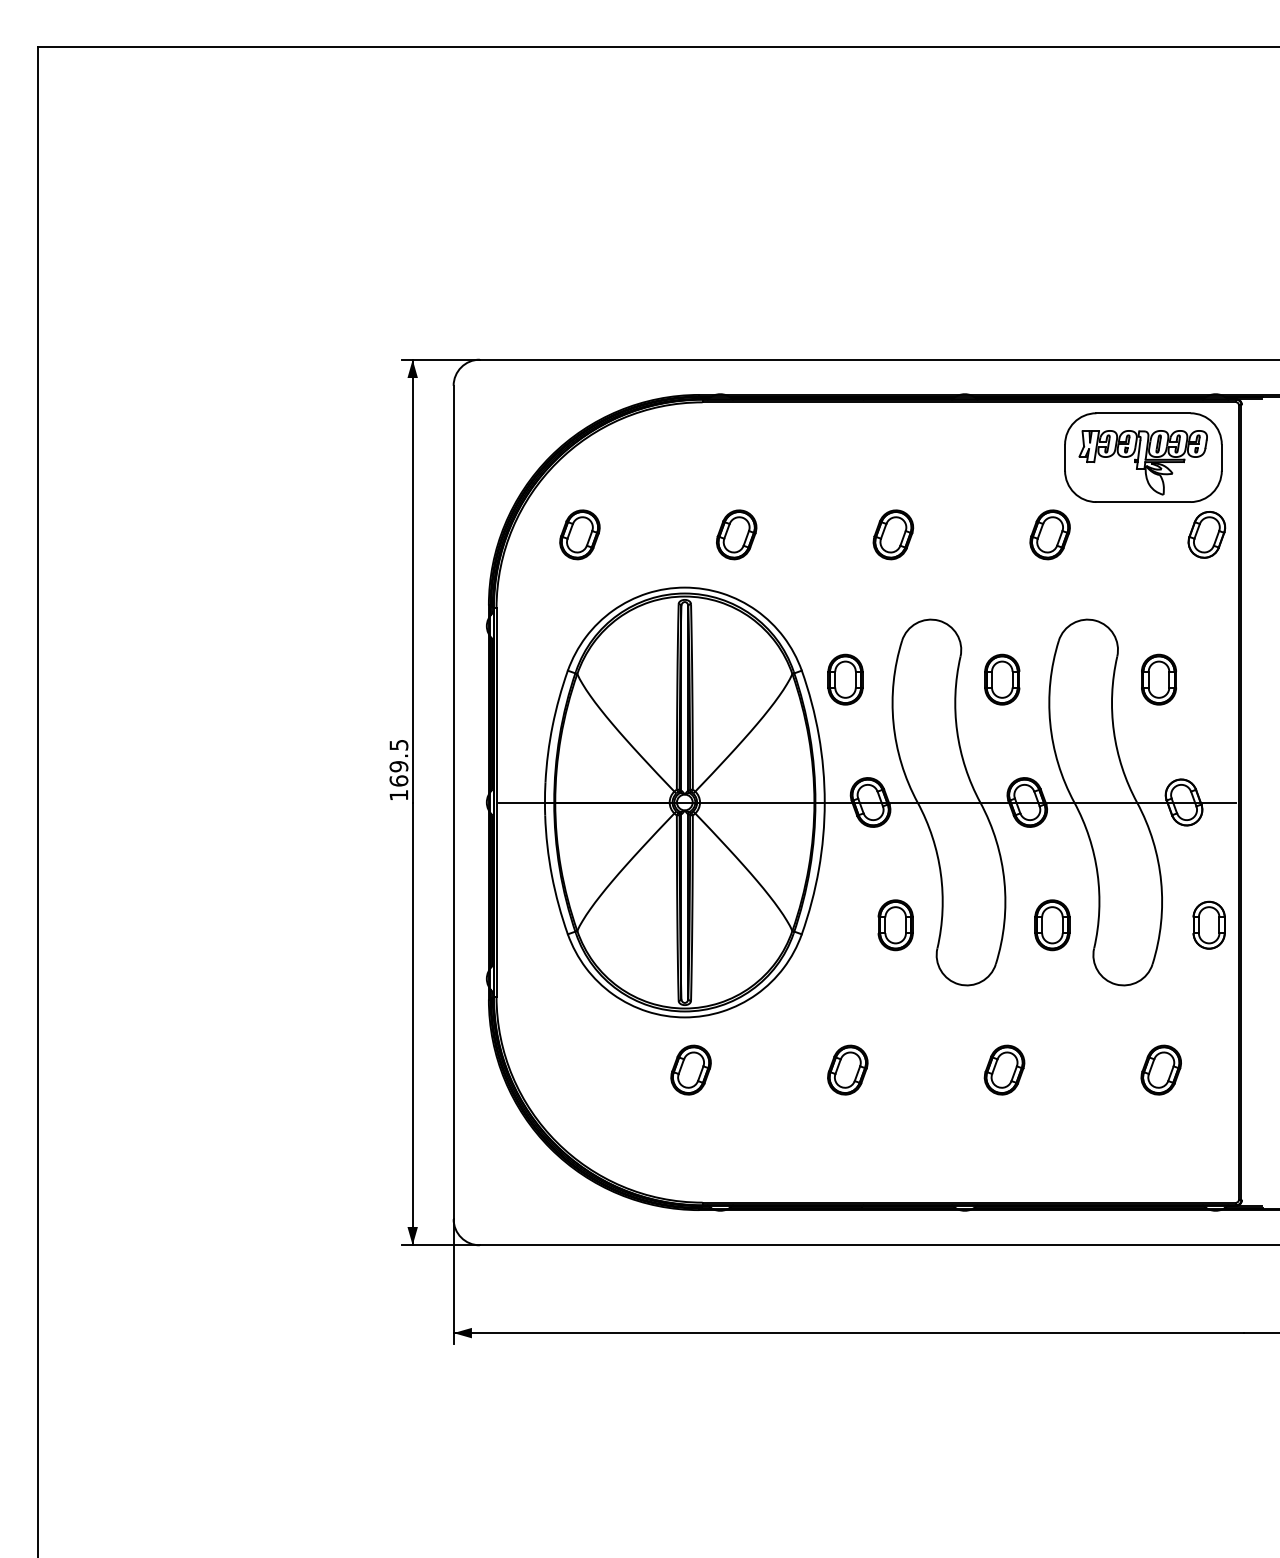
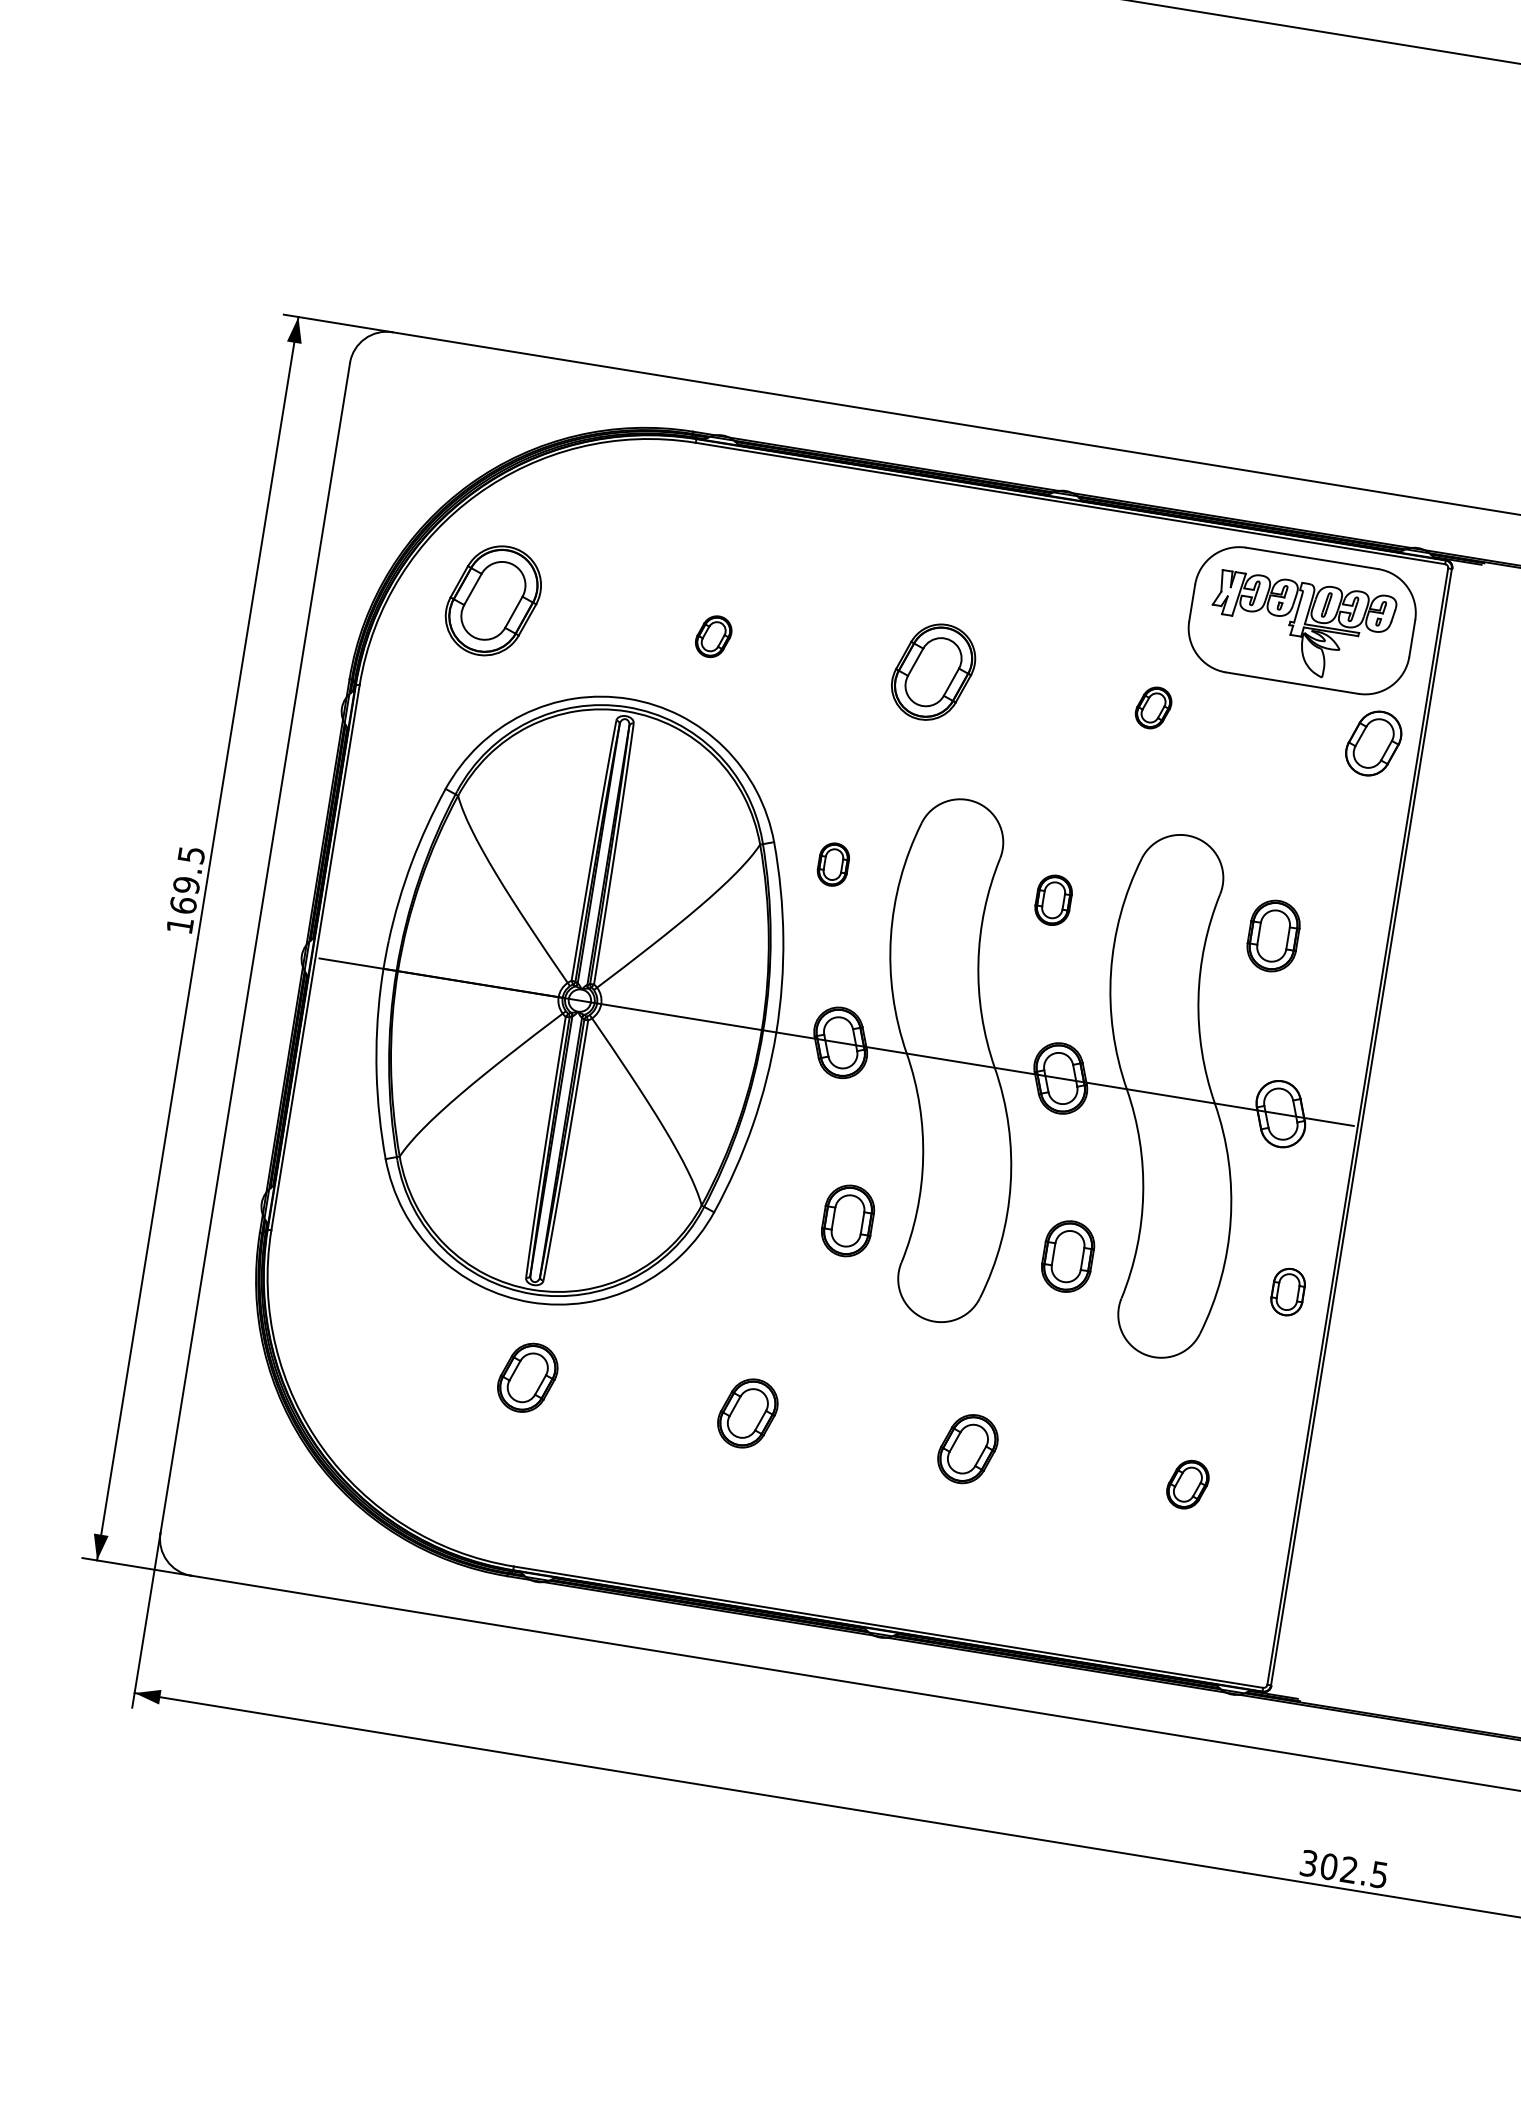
part: (579, 534) -> (492, 600), size x1.6
part: (736, 534) -> (713, 636), size x0.6
part: (893, 534) -> (933, 671), size x1.4
part: (1049, 534) -> (1152, 707), size x0.6
part: (845, 679) -> (833, 864), size x0.6
part: (1002, 679) -> (1053, 900), size x0.7
part: (1208, 924) -> (1287, 1291), size x0.7
part: (1160, 1069) -> (1187, 1483), size x0.7

